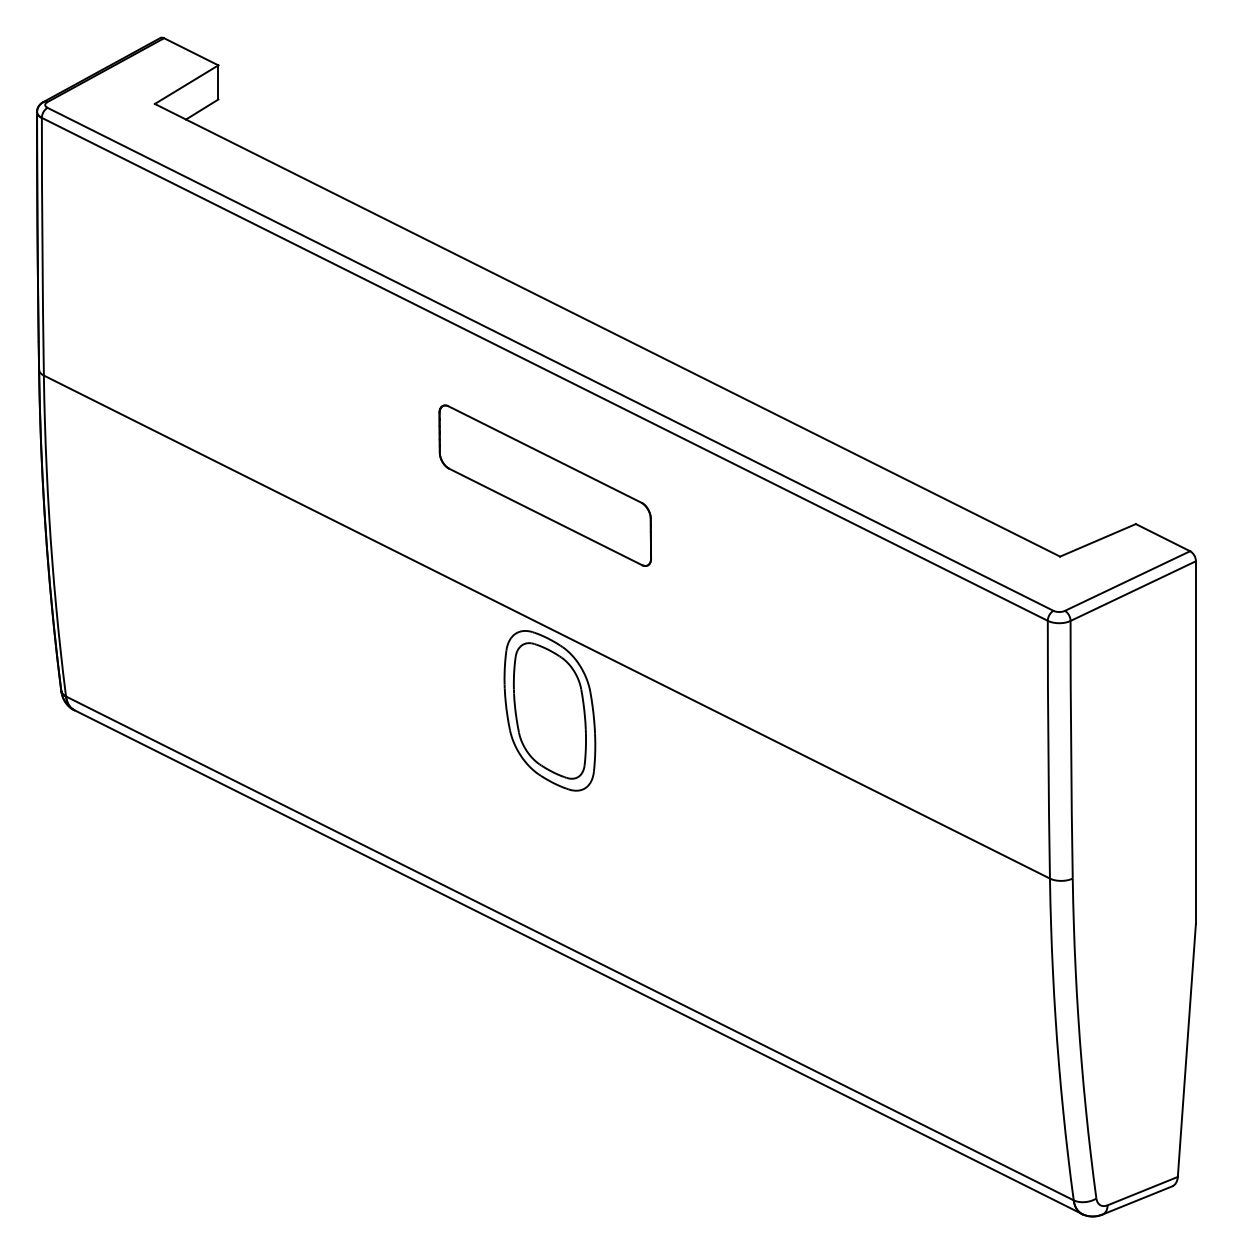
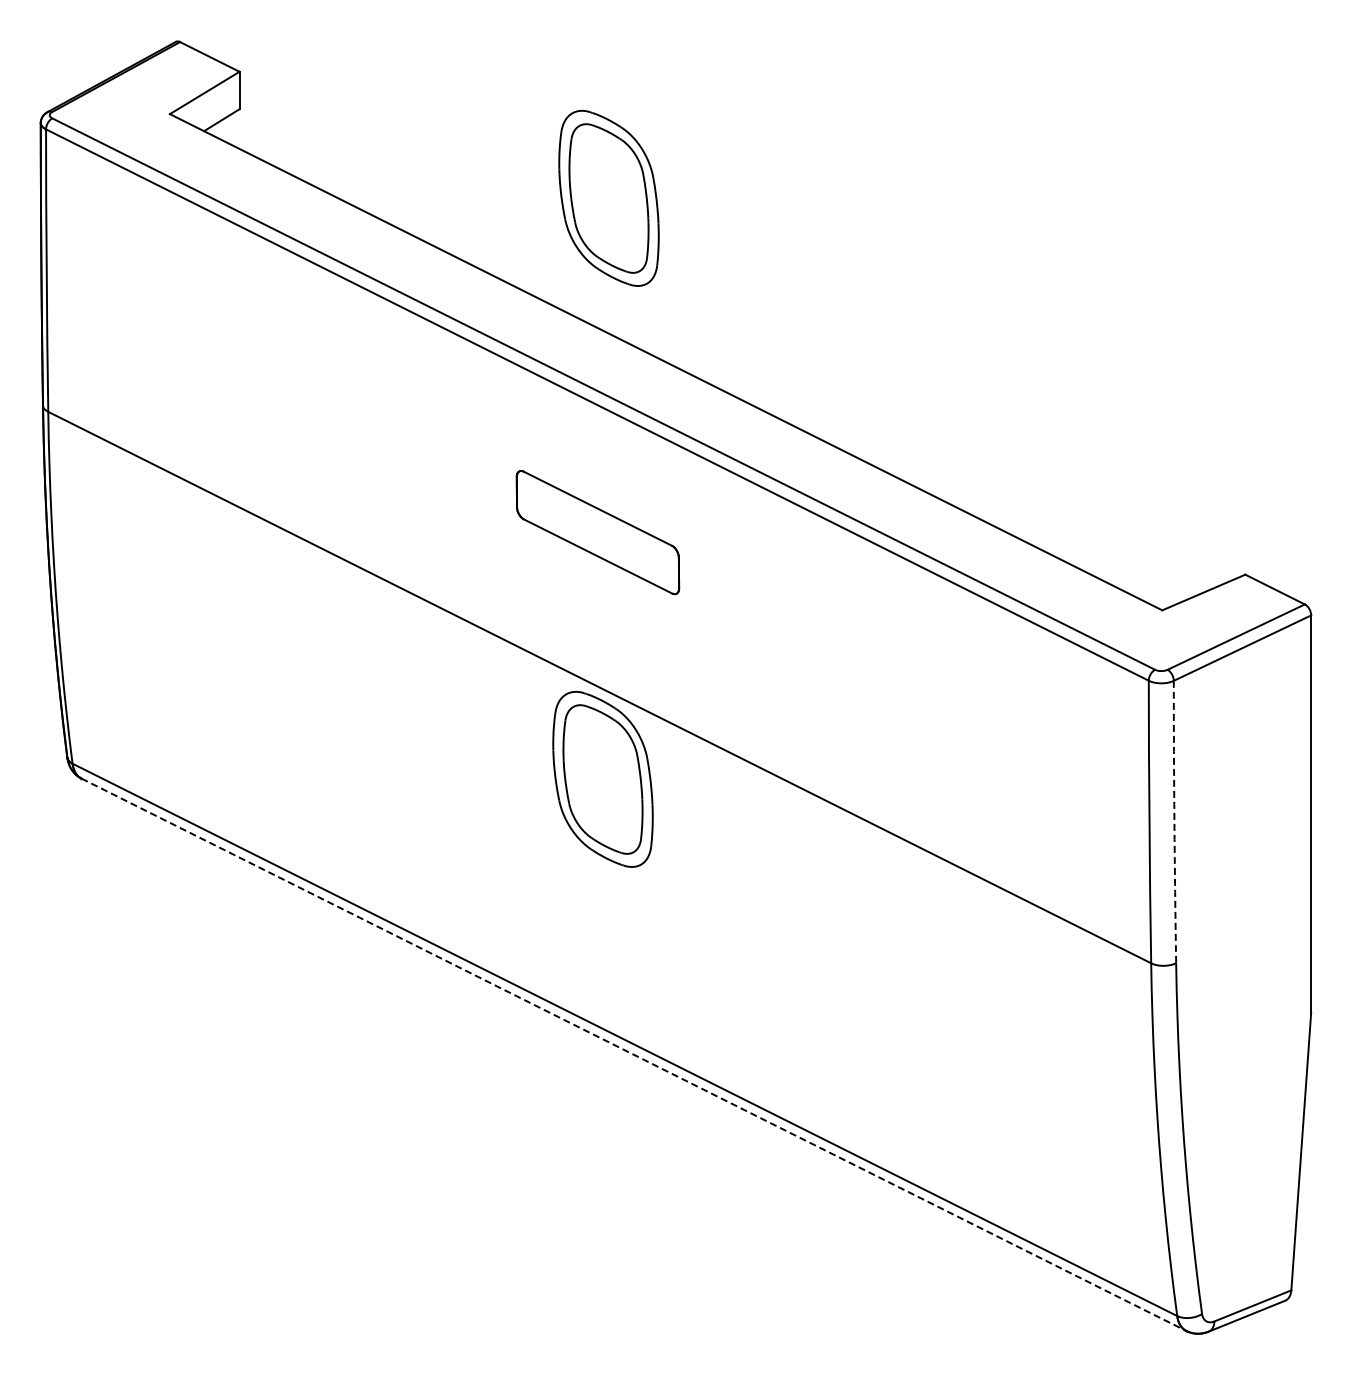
part: (554, 180) -> (608, 197), added
part: (544, 485) -> (597, 532), size x0.7
arc: (1071, 750) -> (1174, 822), solid -> dashed
line: (577, 961) -> (633, 1054), solid -> dashed

